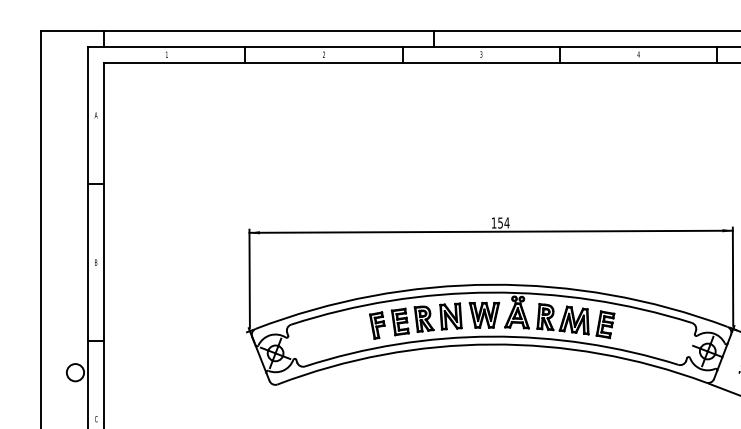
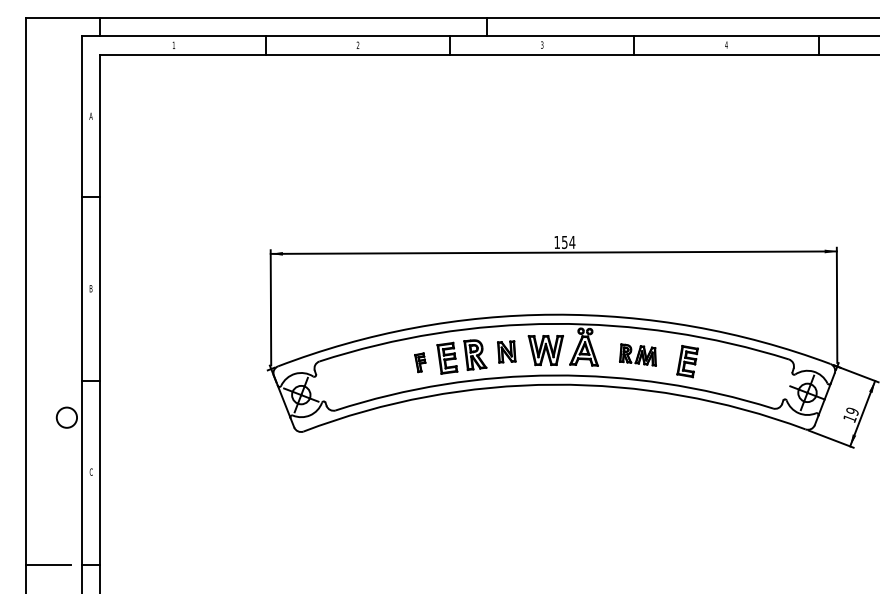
part: (450, 316) -> (506, 351), size x0.7
part: (562, 318) -> (637, 354), size x0.6
part: (376, 325) -> (419, 362), size x0.6

